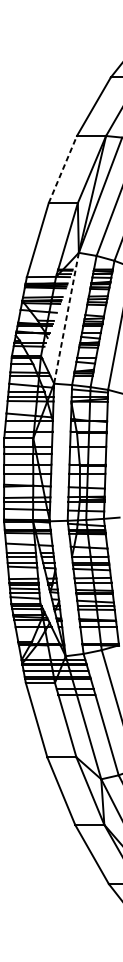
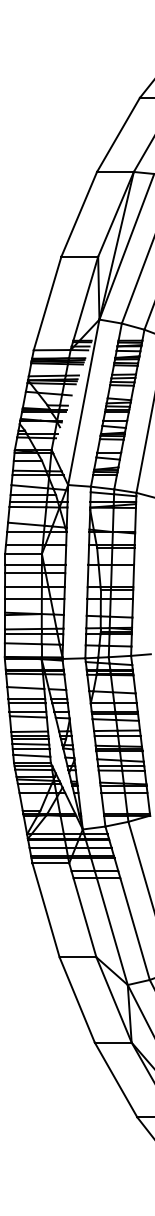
line: (63, 168) -> (79, 213), dashed -> solid
line: (66, 318) -> (83, 402), dashed -> solid

